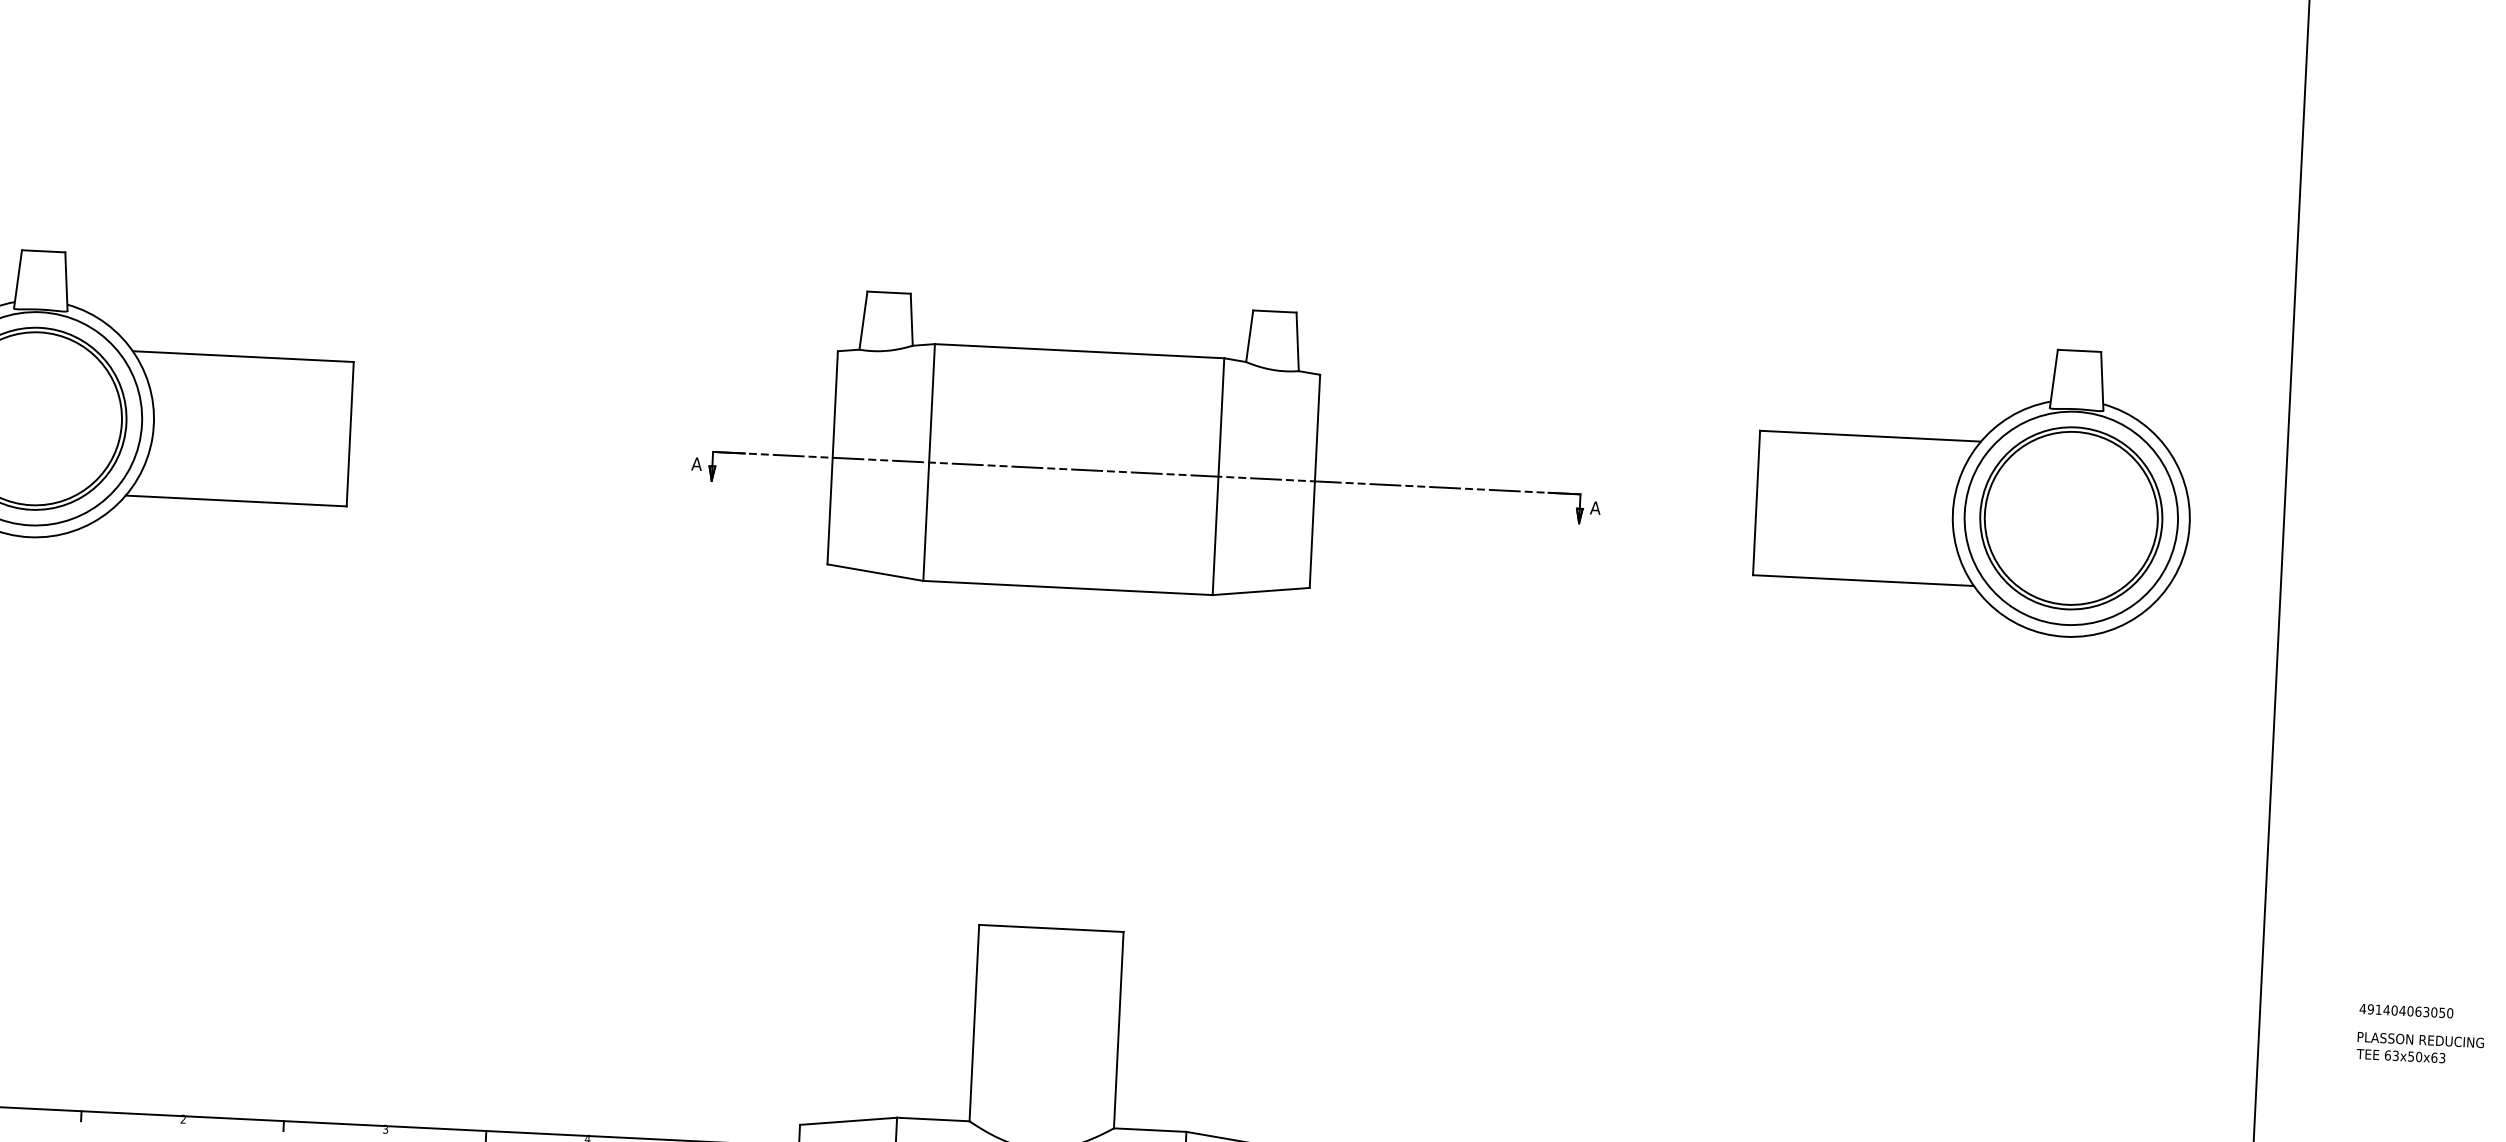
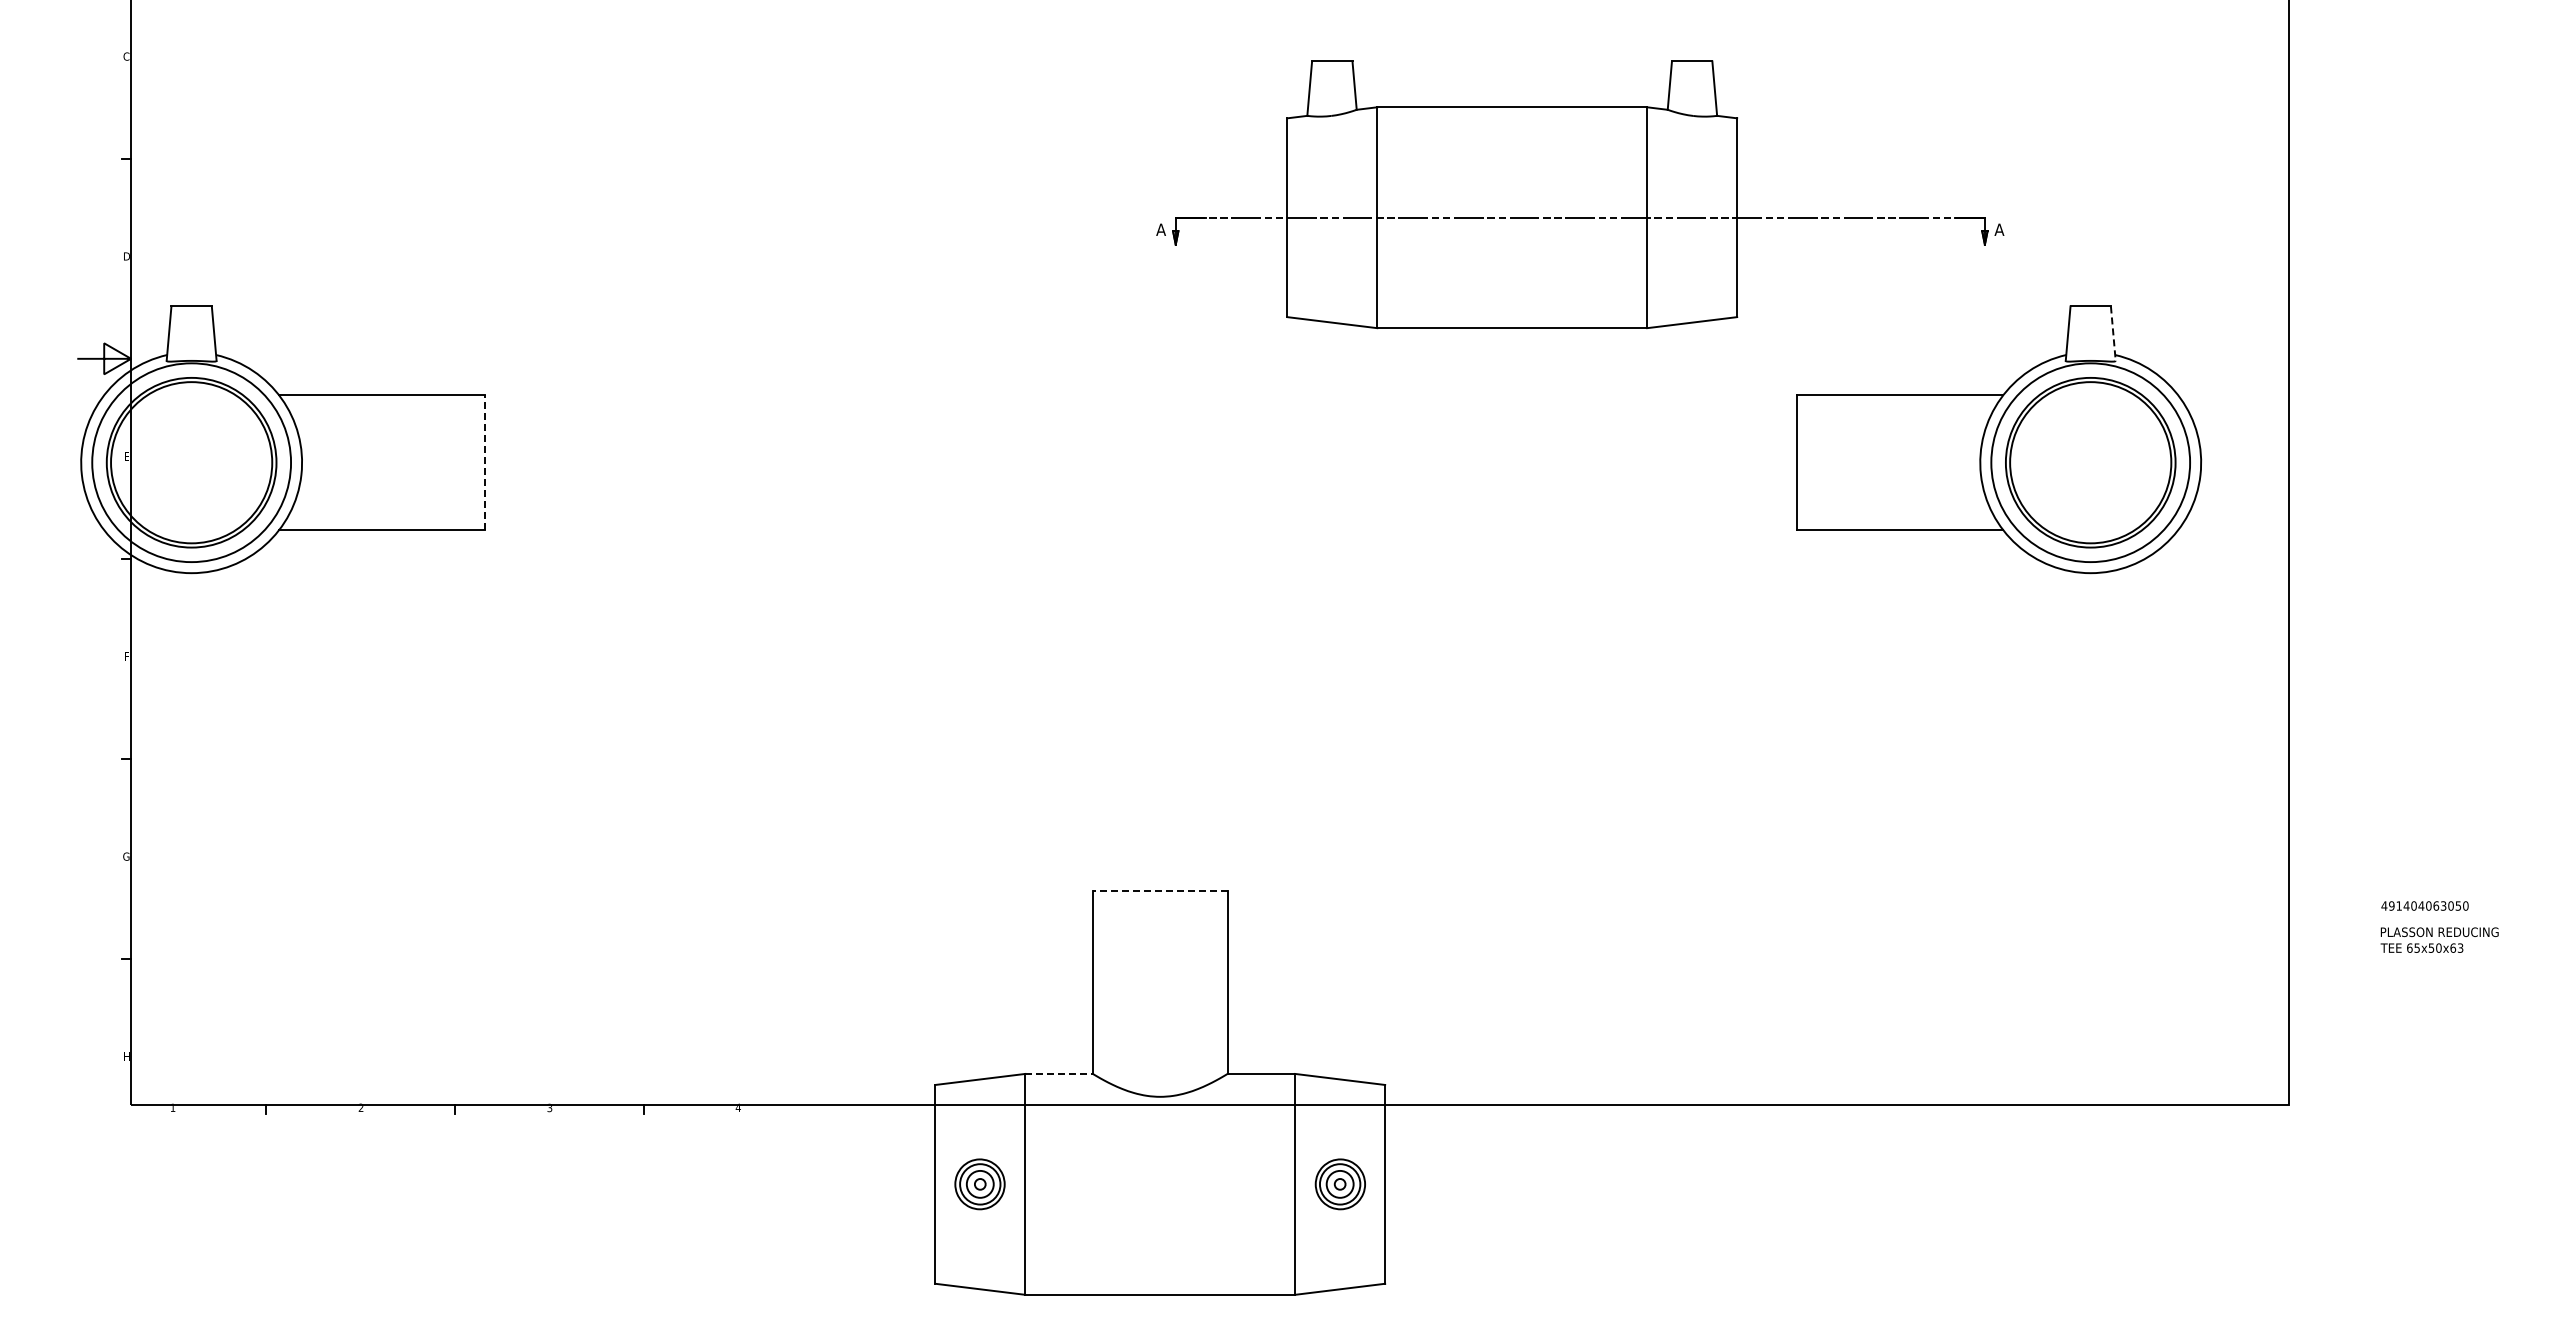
line: (2102, 382) -> (2113, 334), solid -> dashed
line: (350, 433) -> (485, 462), solid -> dashed
part: (1148, 448) -> (1580, 194), moved
line: (1050, 928) -> (1159, 890), solid -> dashed
text: (2395, 1055) -> (2416, 947), 63x50x63 -> 65x50x63
line: (933, 1119) -> (1059, 1073), solid -> dashed

